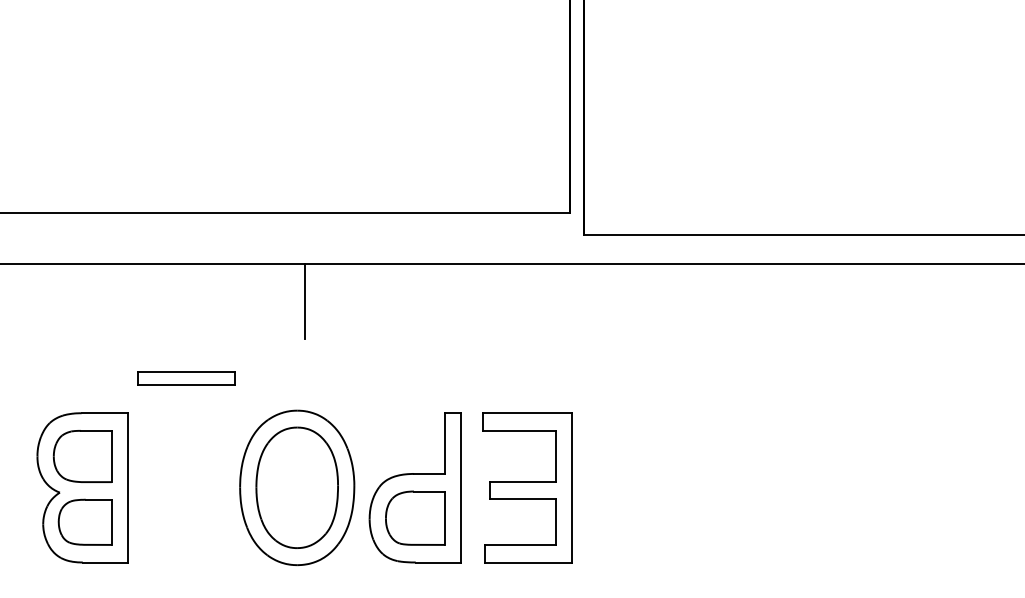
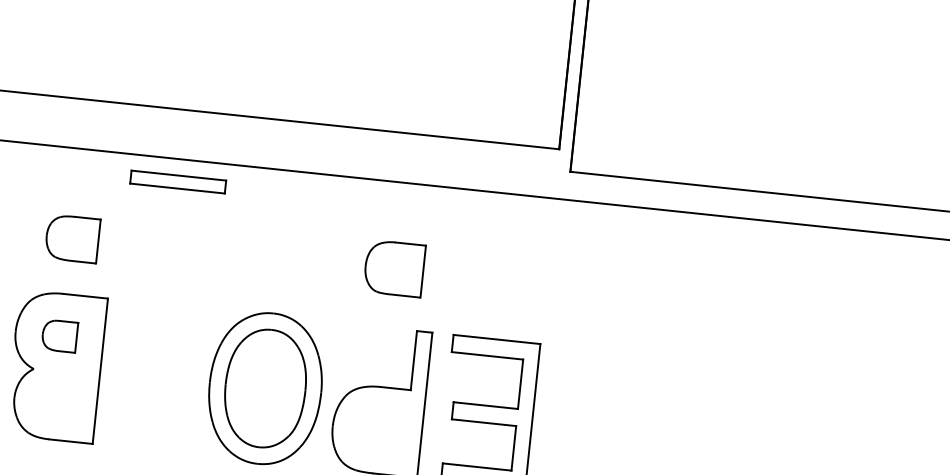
line: (304, 300) -> (291, 206), removed
part: (186, 378) -> (178, 182), moved
part: (82, 456) -> (59, 336), size x0.6
part: (415, 517) -> (394, 267), moved
part: (84, 521) -> (71, 237), moved

